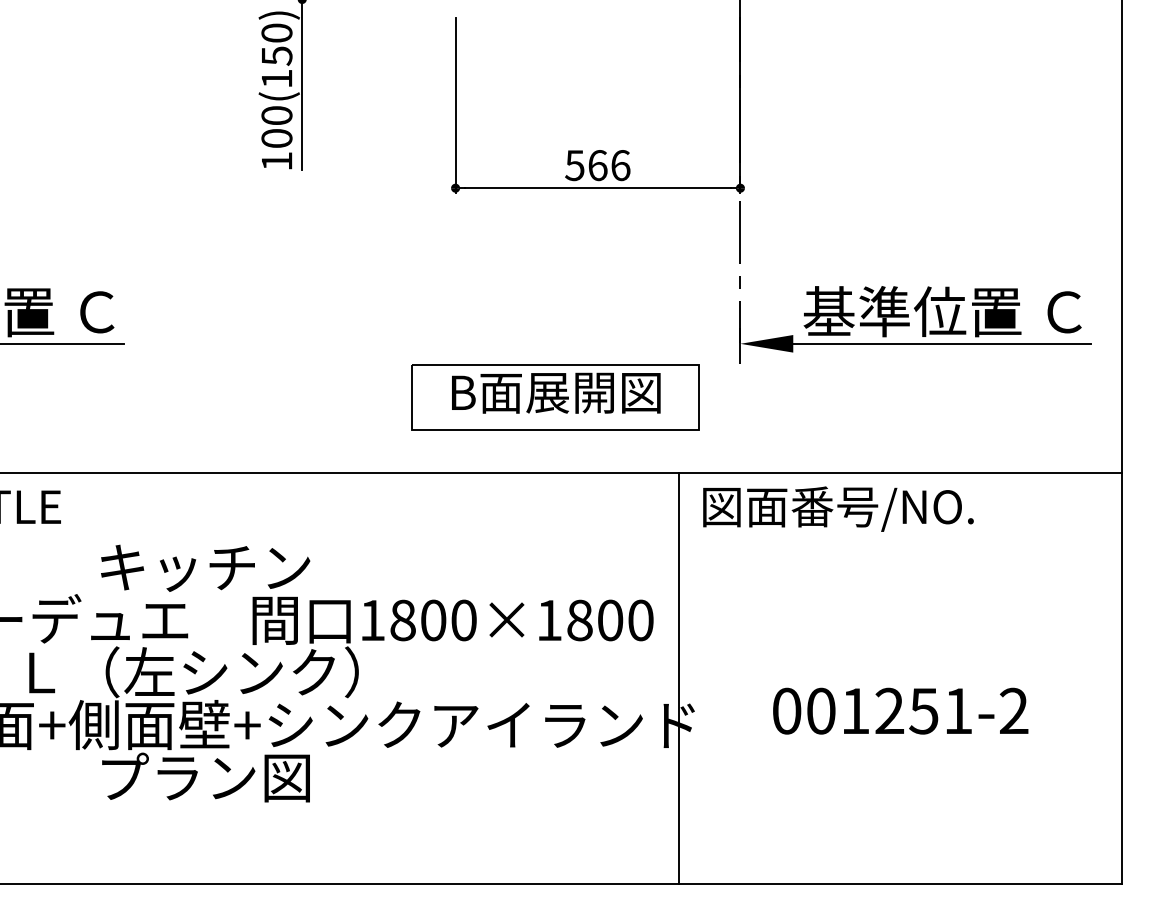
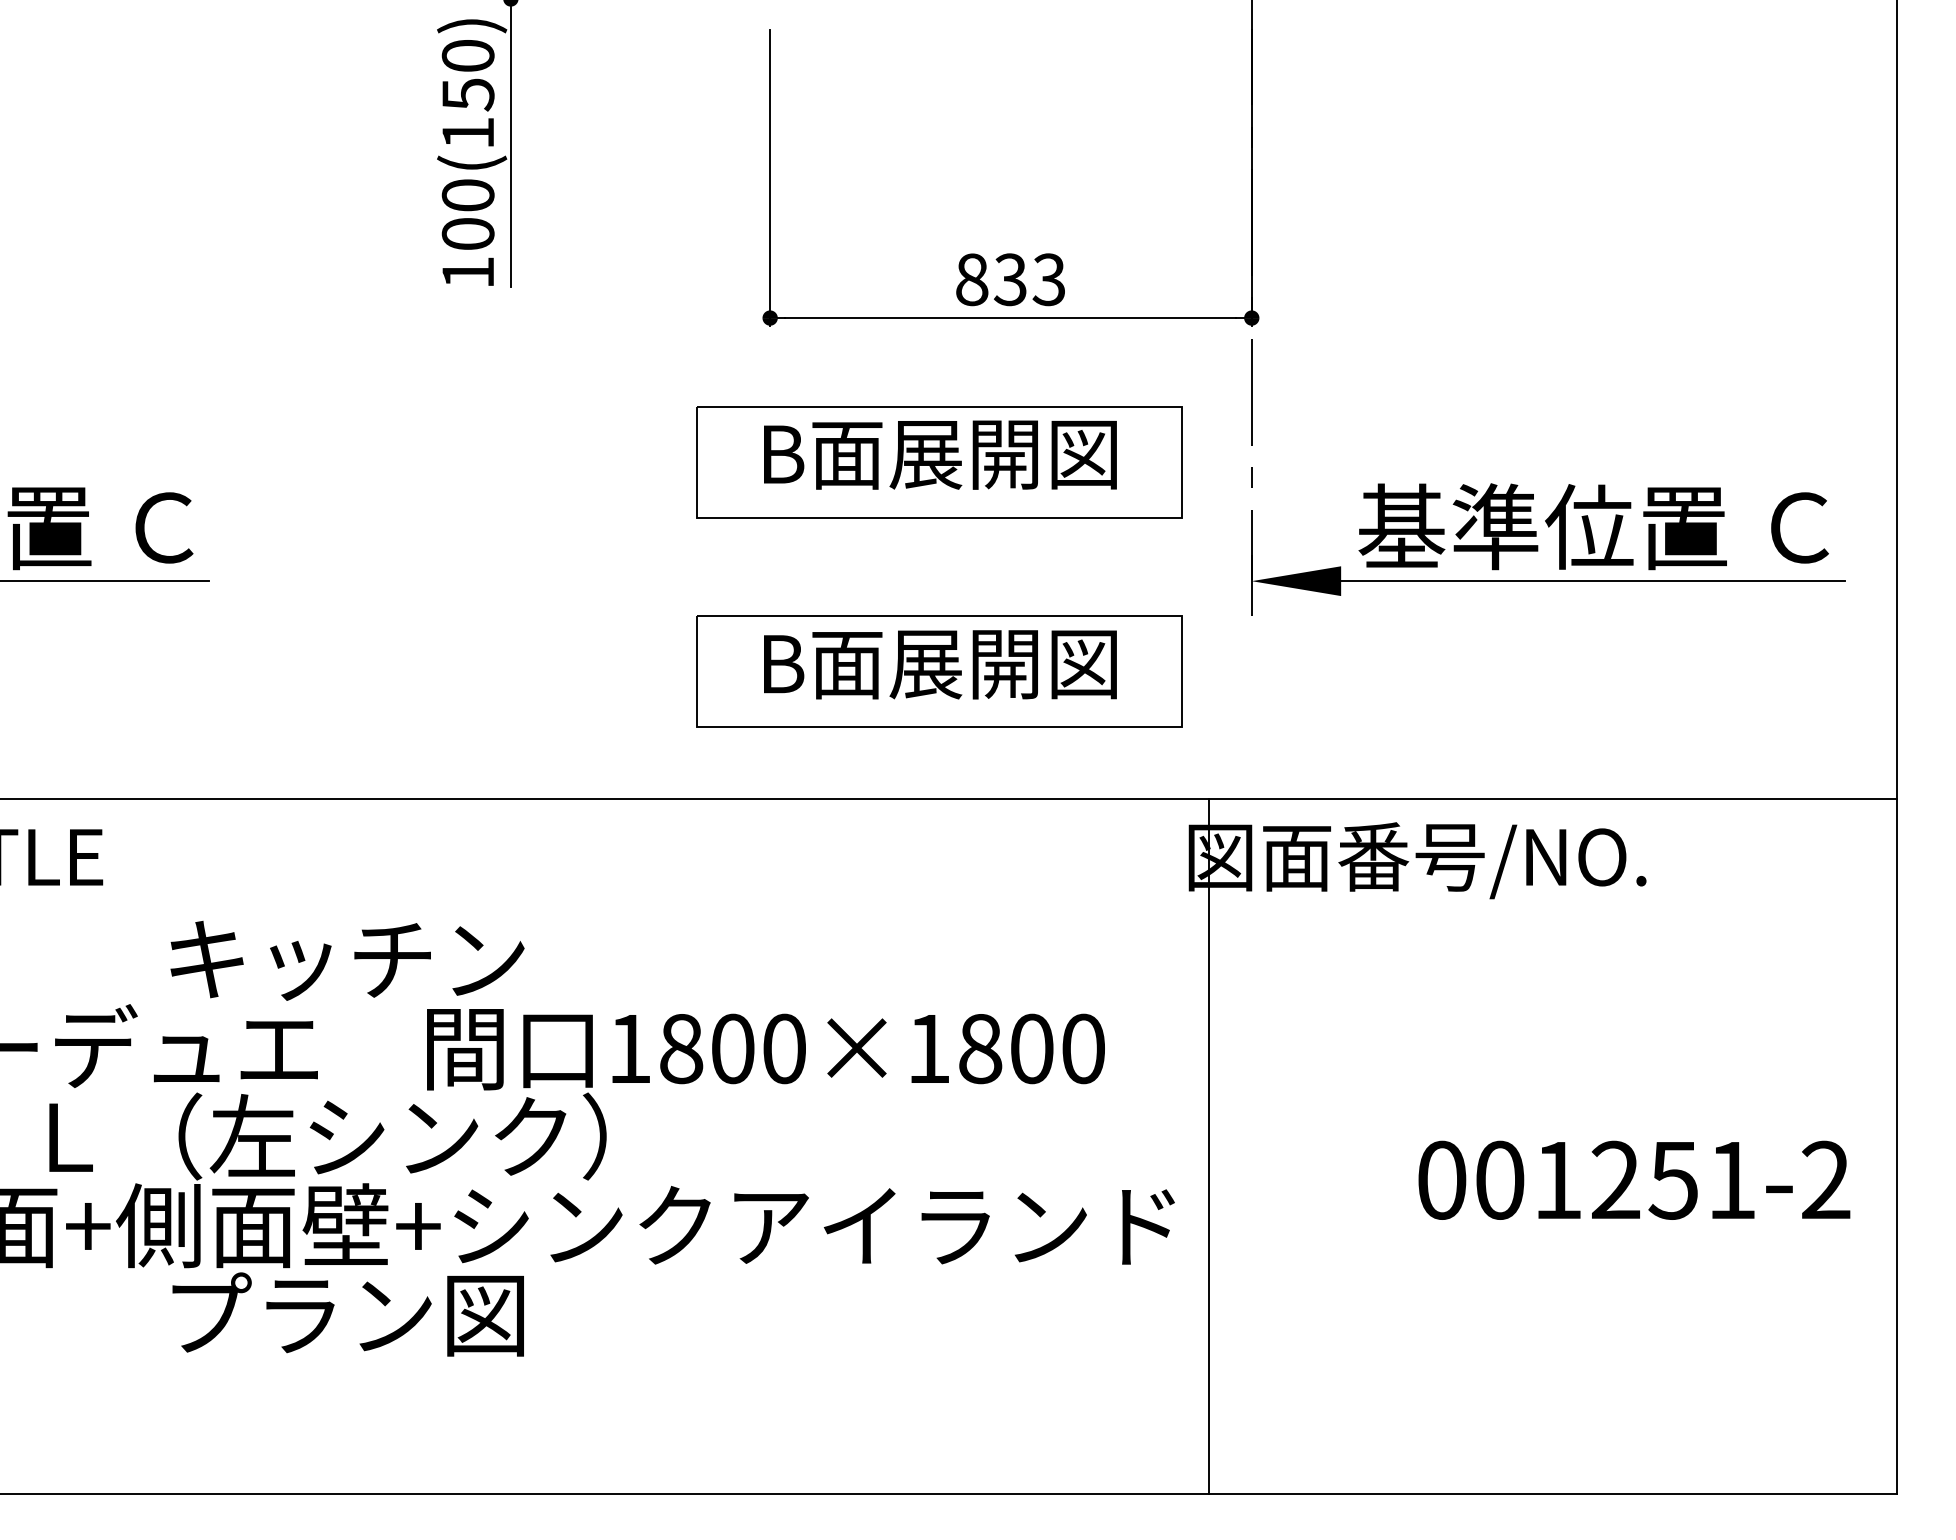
text: (597, 165) -> (1010, 279), 566 -> 833
part: (555, 273) -> (939, 462), added
line: (679, 677) -> (1209, 1145), moved
text: (900, 710) -> (1634, 1179), moved

